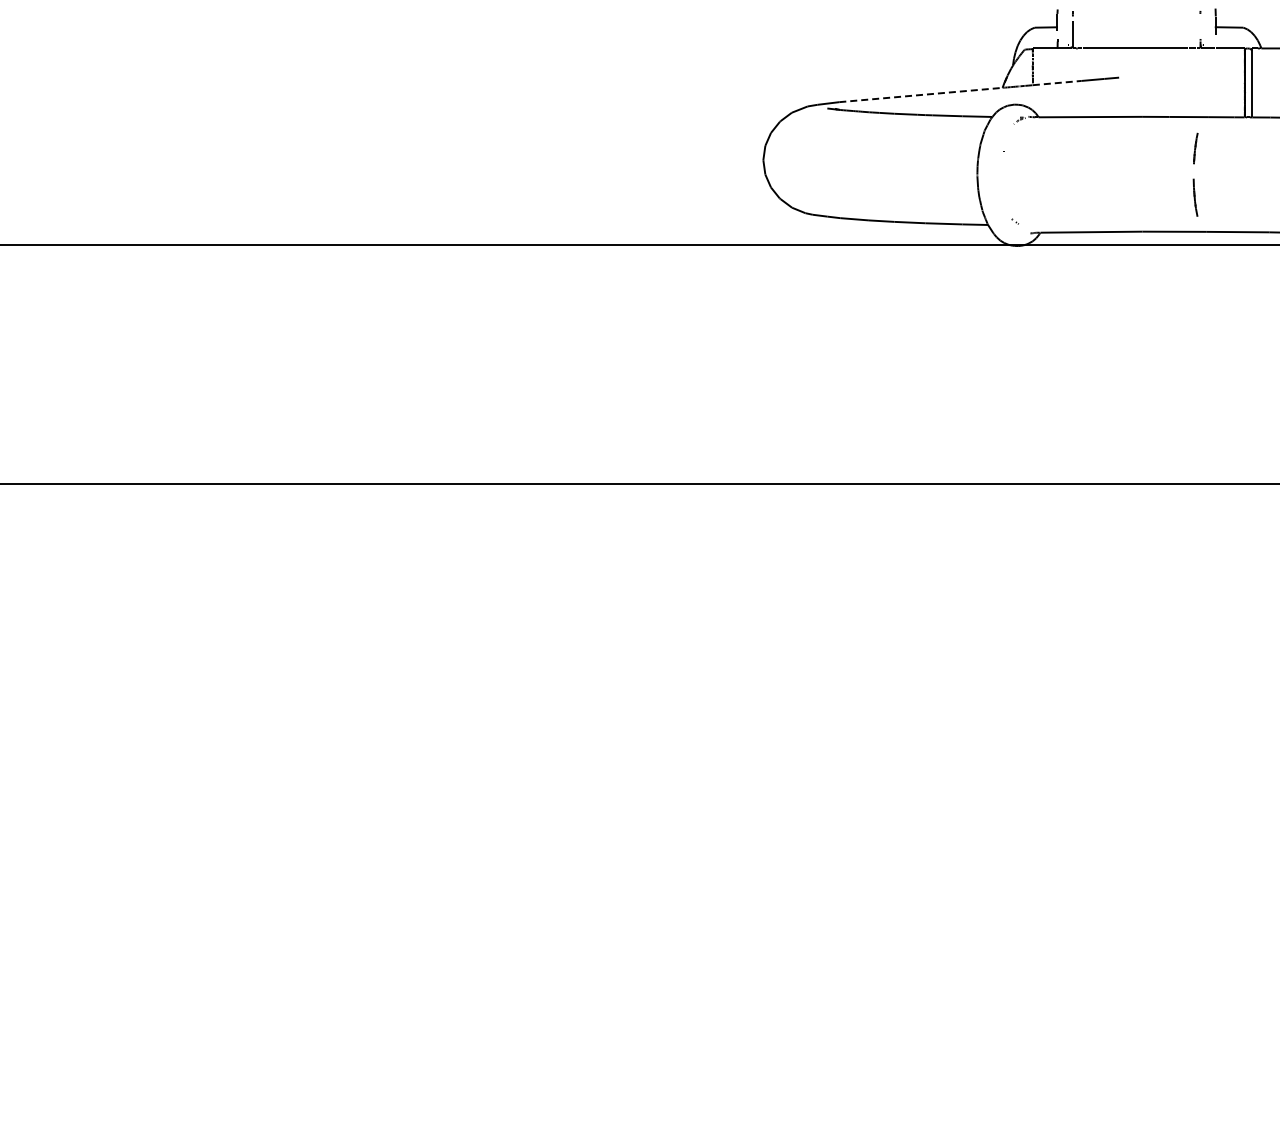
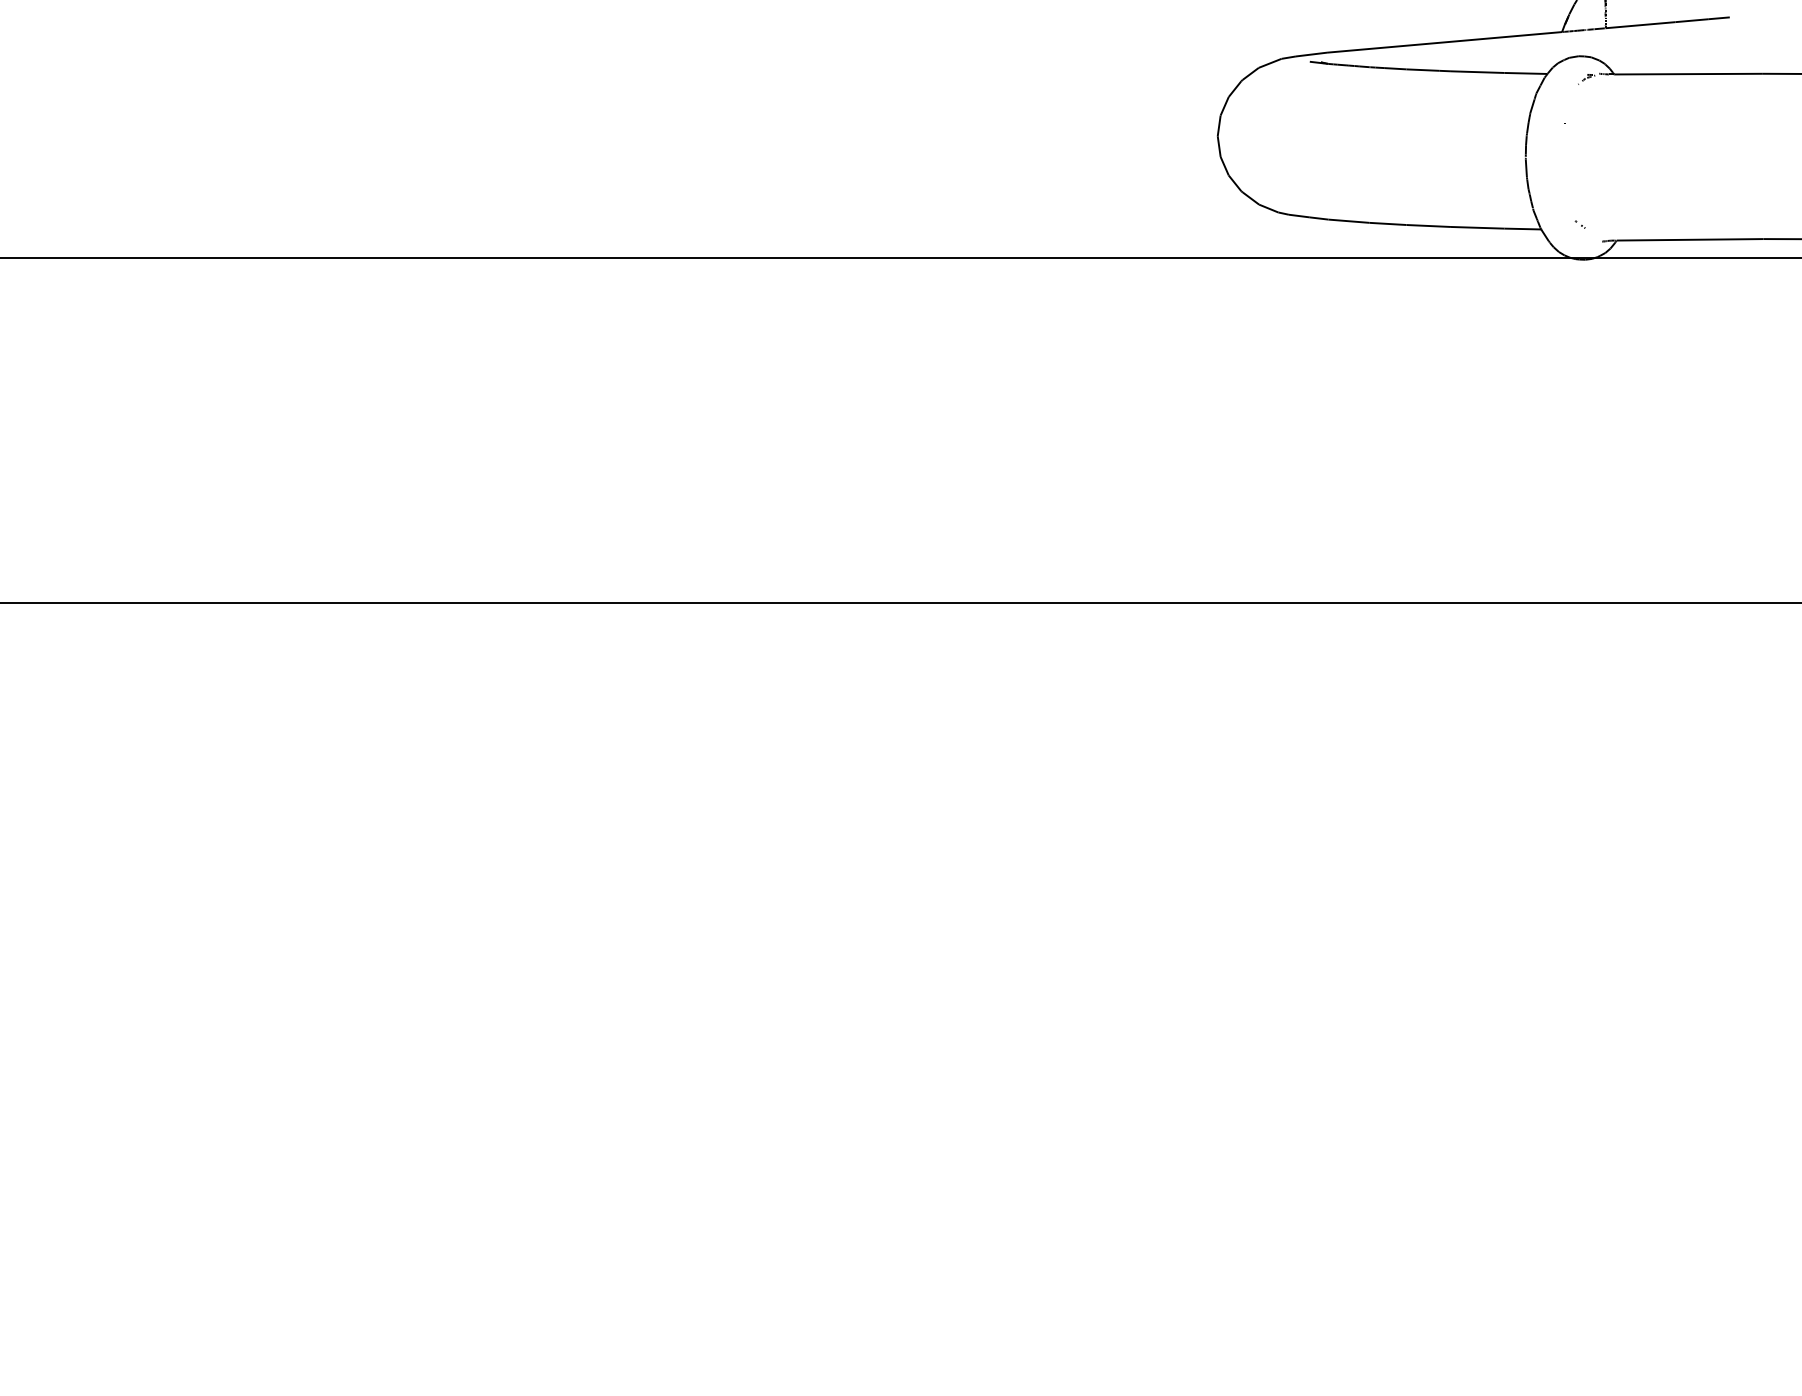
line: (1057, 83) -> (1641, 25), dashed -> solid
line: (920, 95) -> (1443, 43), dashed -> solid

